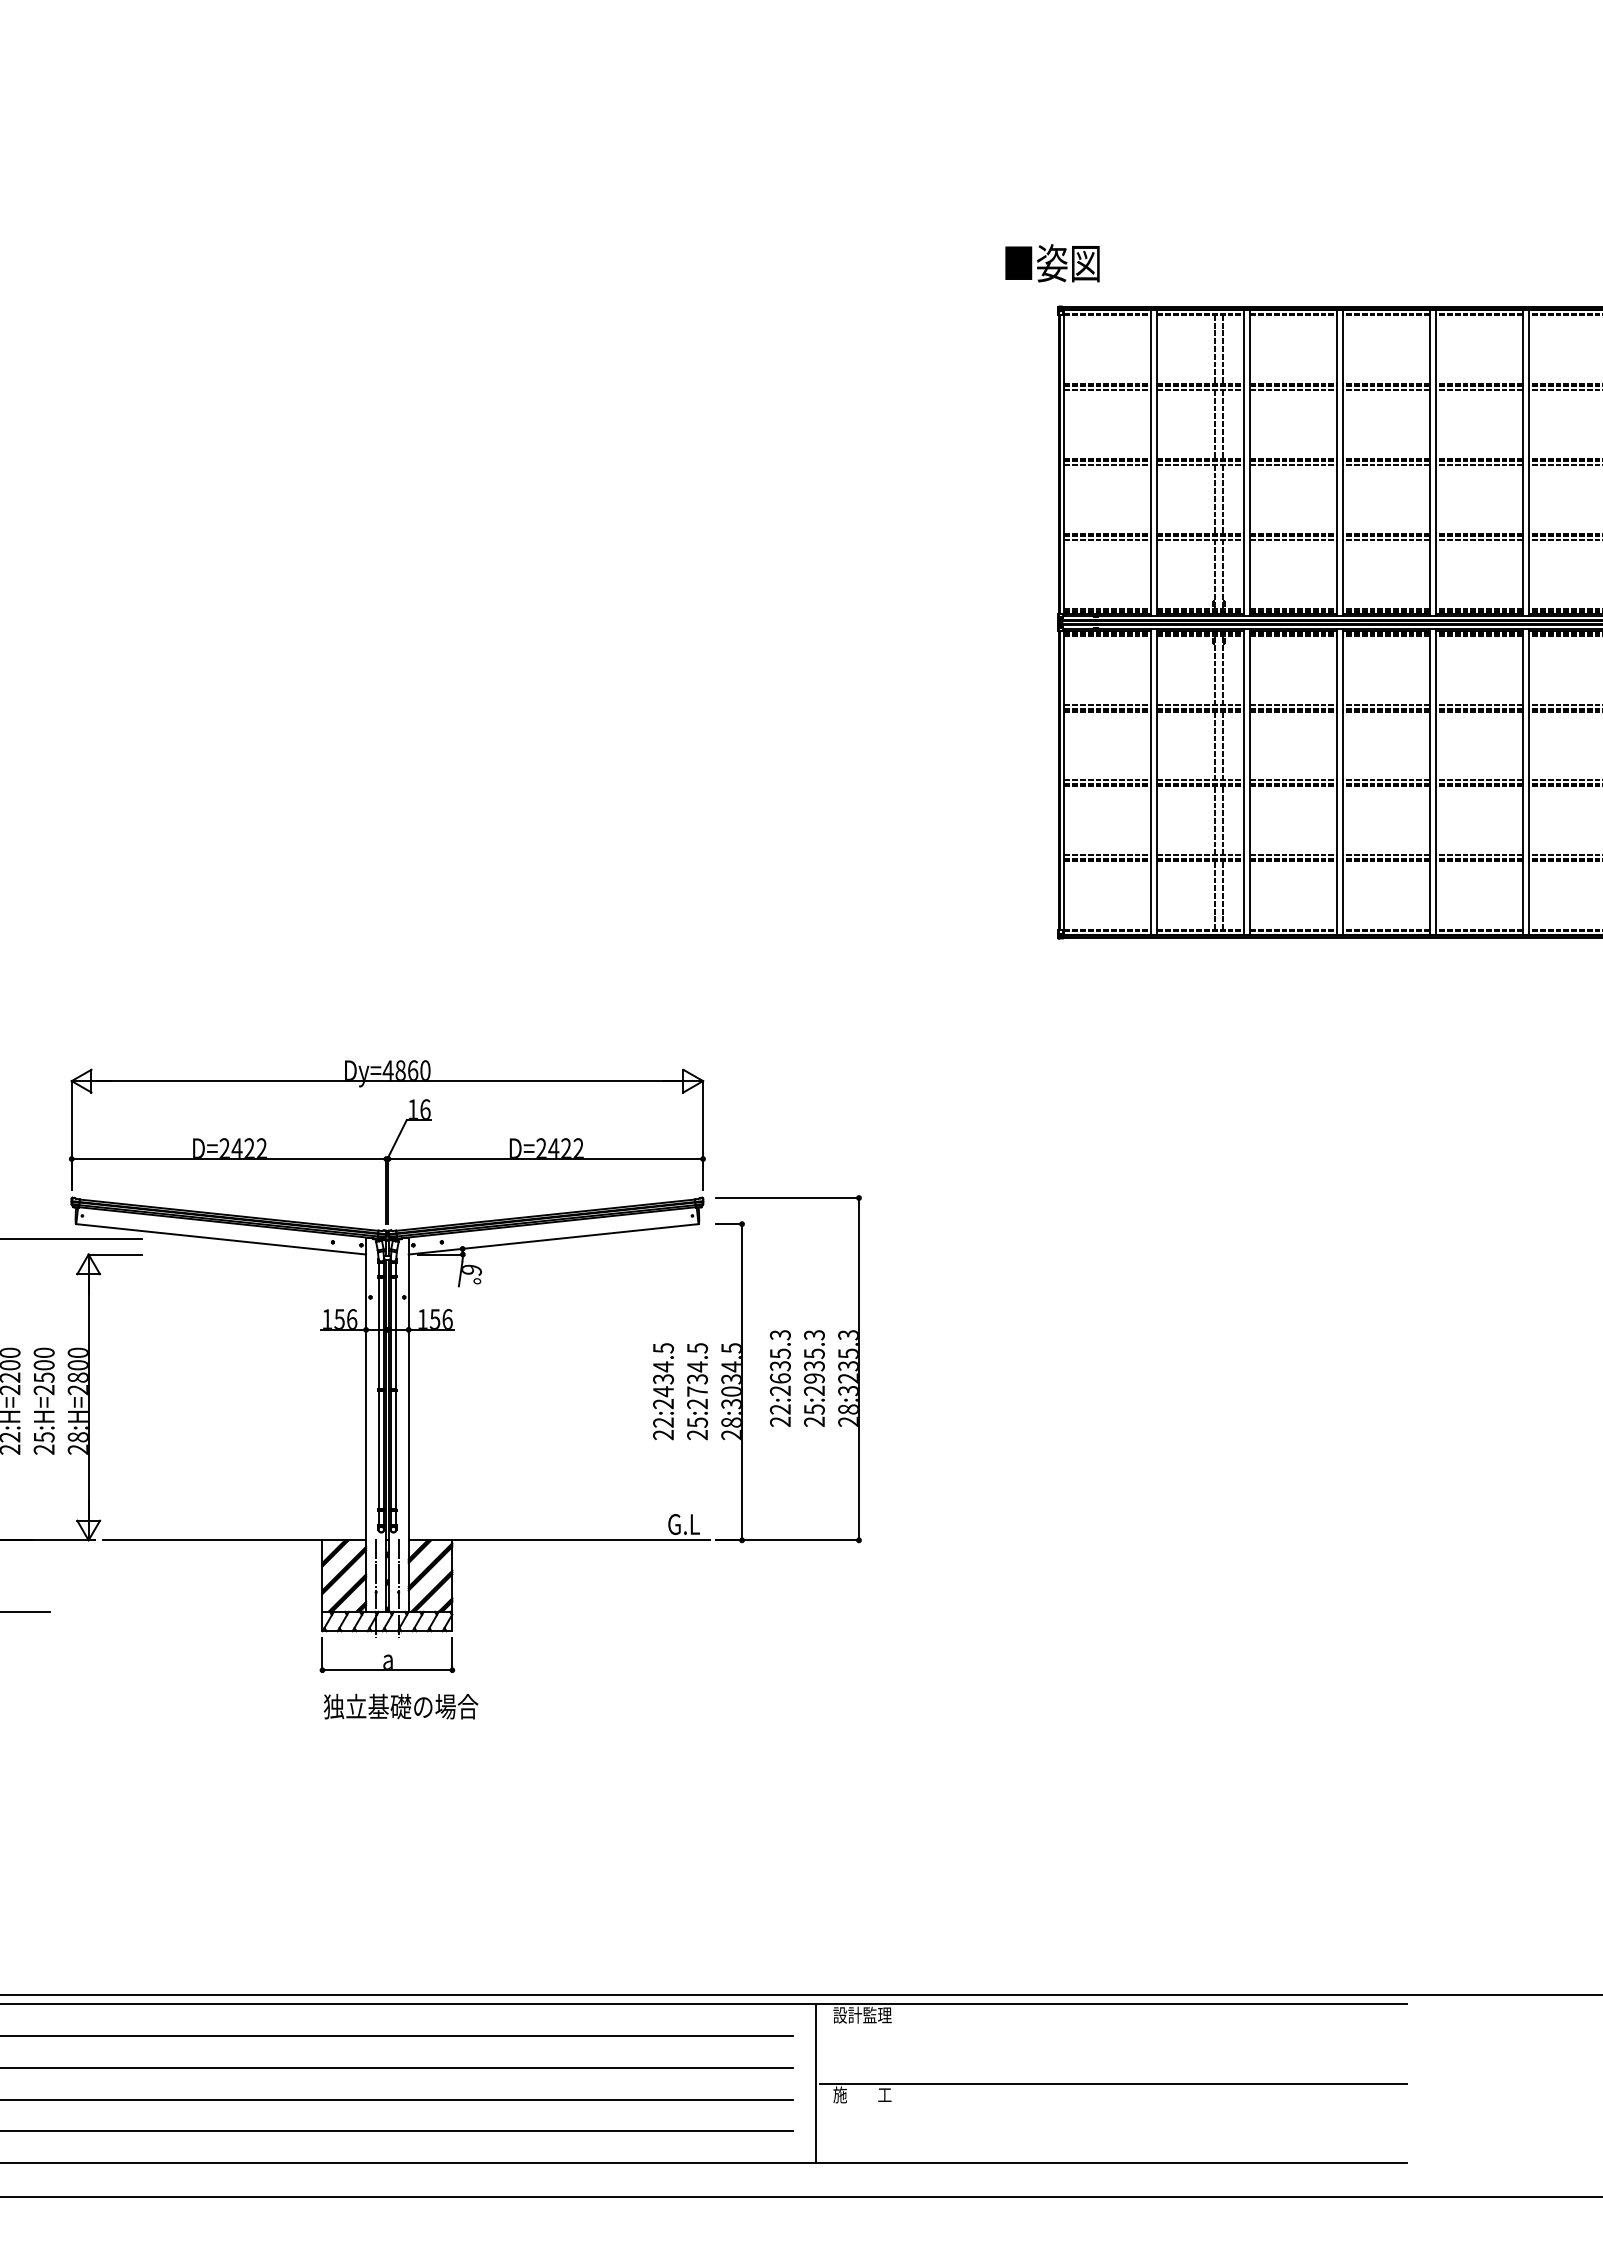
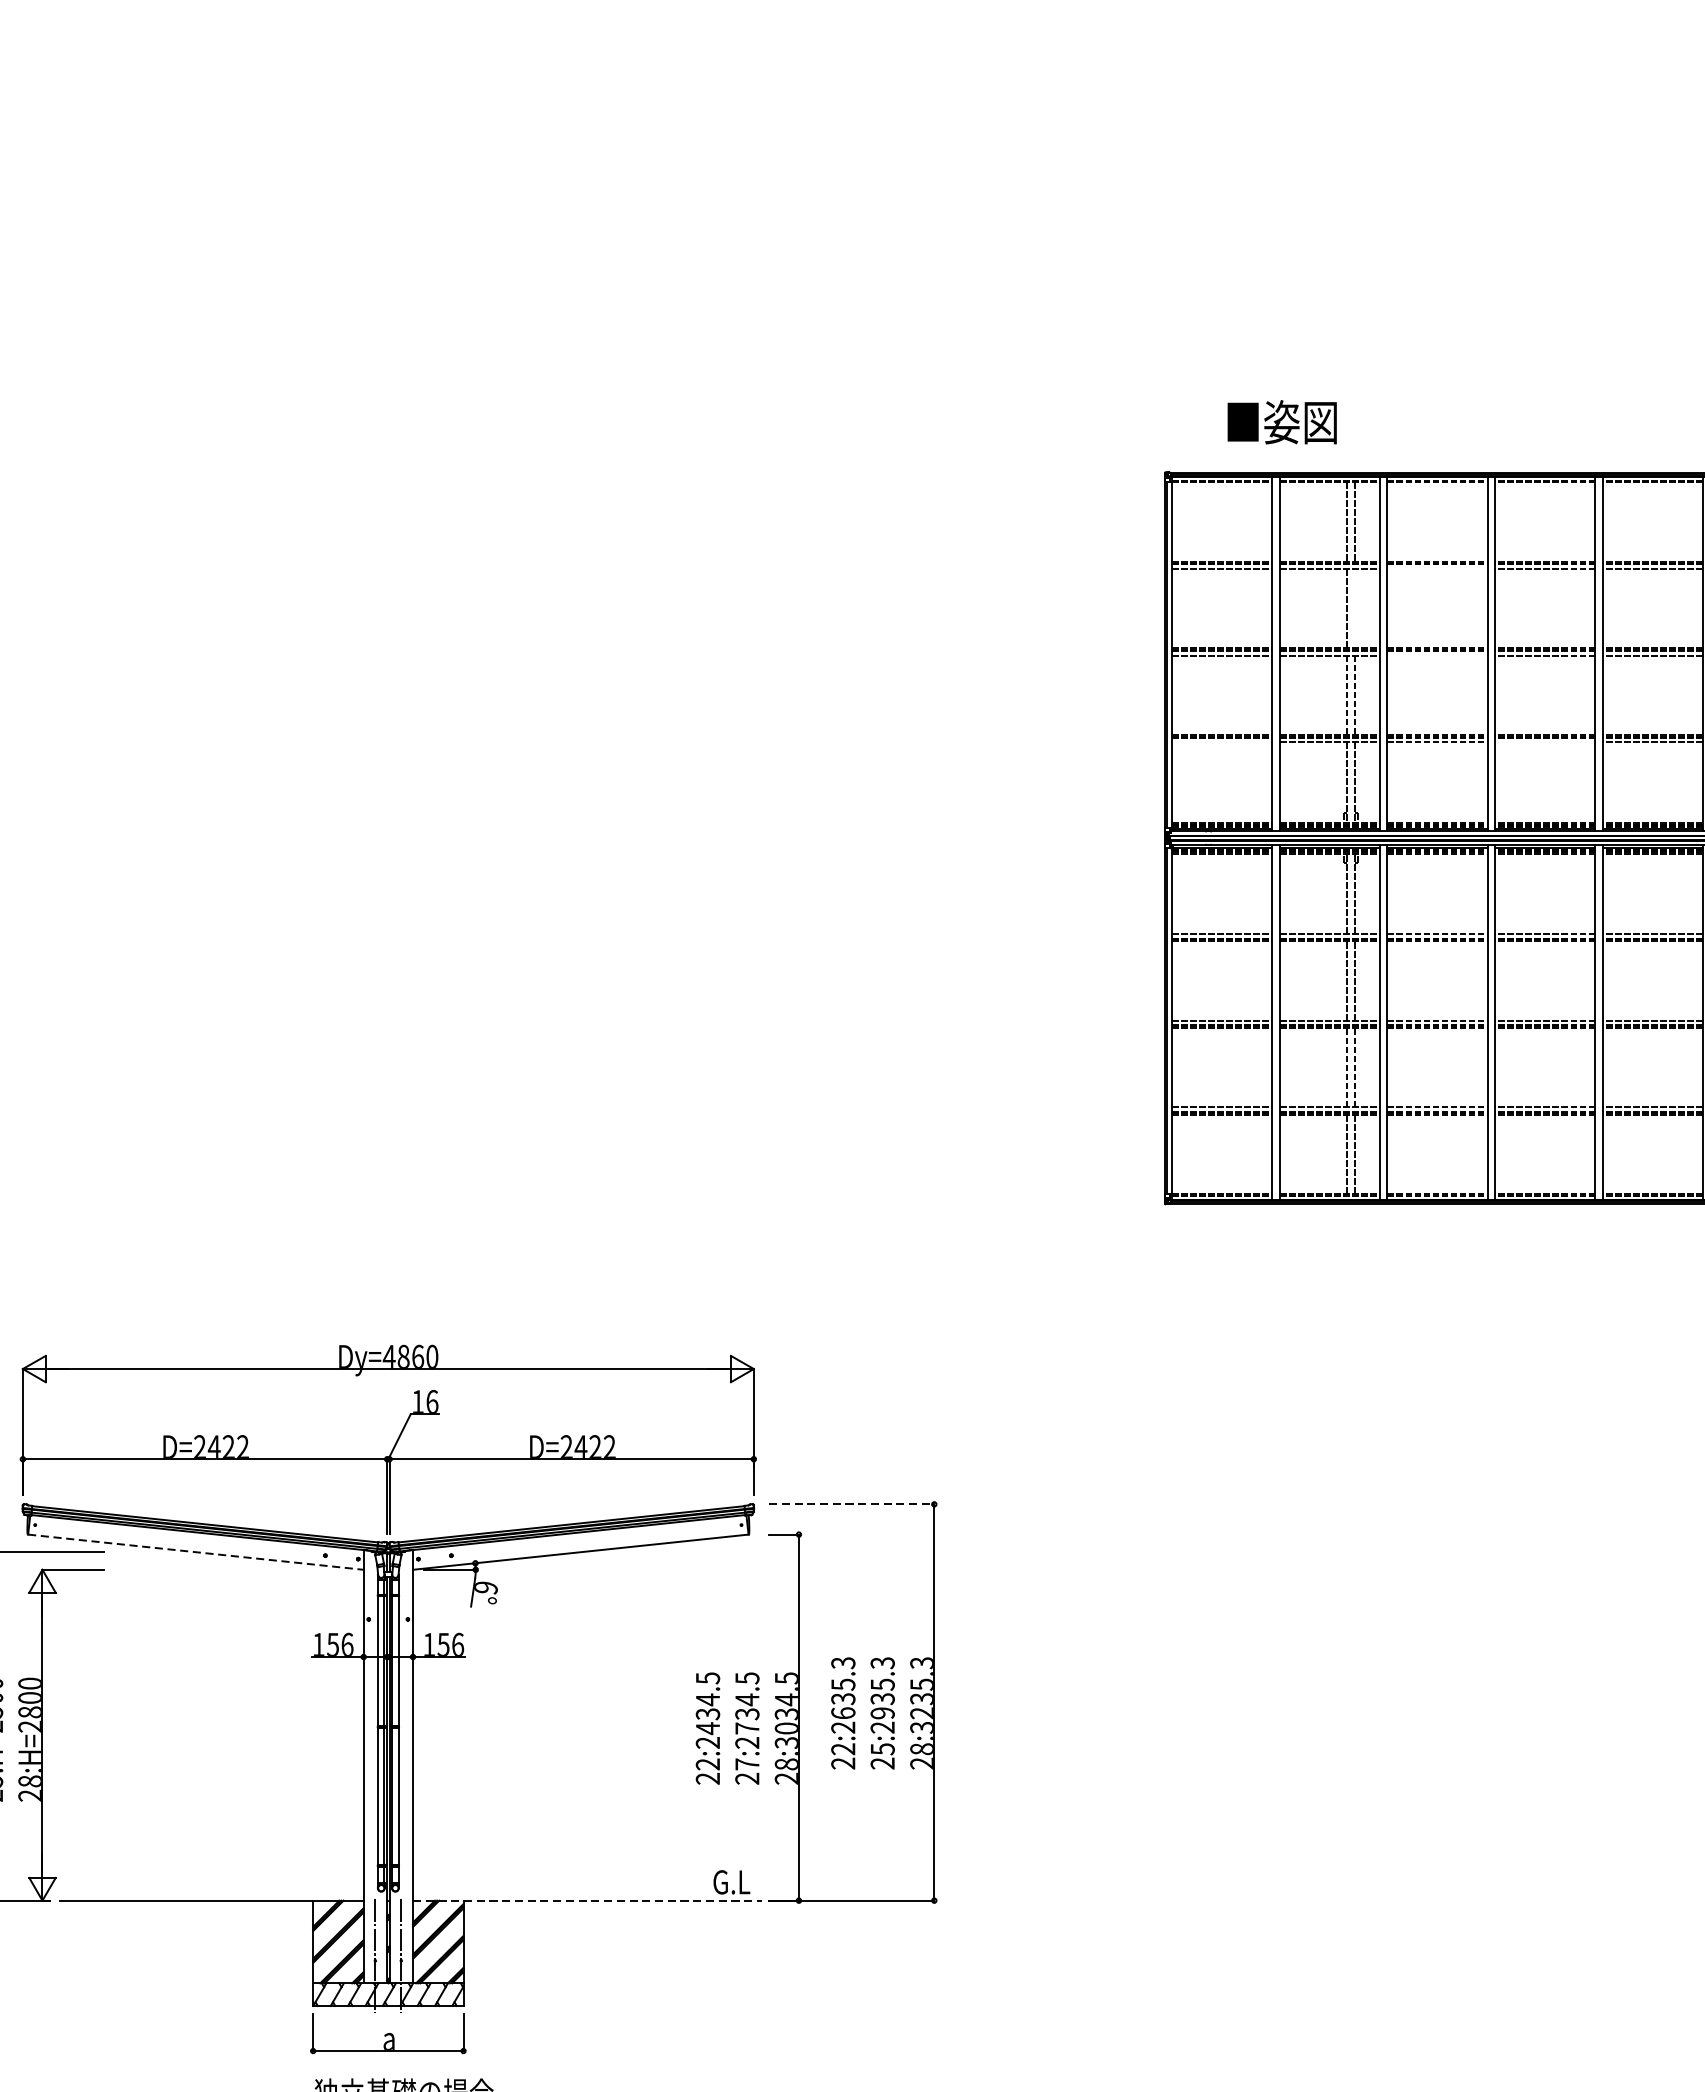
text: (1052, 263) -> (1282, 422), moved
line: (1293, 389) -> (1437, 568), removed
line: (1222, 423) -> (1355, 607), removed
line: (1293, 464) -> (1437, 655), removed
line: (1107, 539) -> (1222, 742), removed
line: (1386, 539) -> (1545, 742), removed
line: (788, 1198) -> (852, 1504), solid -> dashed
line: (221, 1239) -> (196, 1552), solid -> dashed
text: (697, 1422) -> (747, 1764), 25:2734.5 -> 27:2734.5
line: (559, 1540) -> (587, 1900), solid -> dashed

